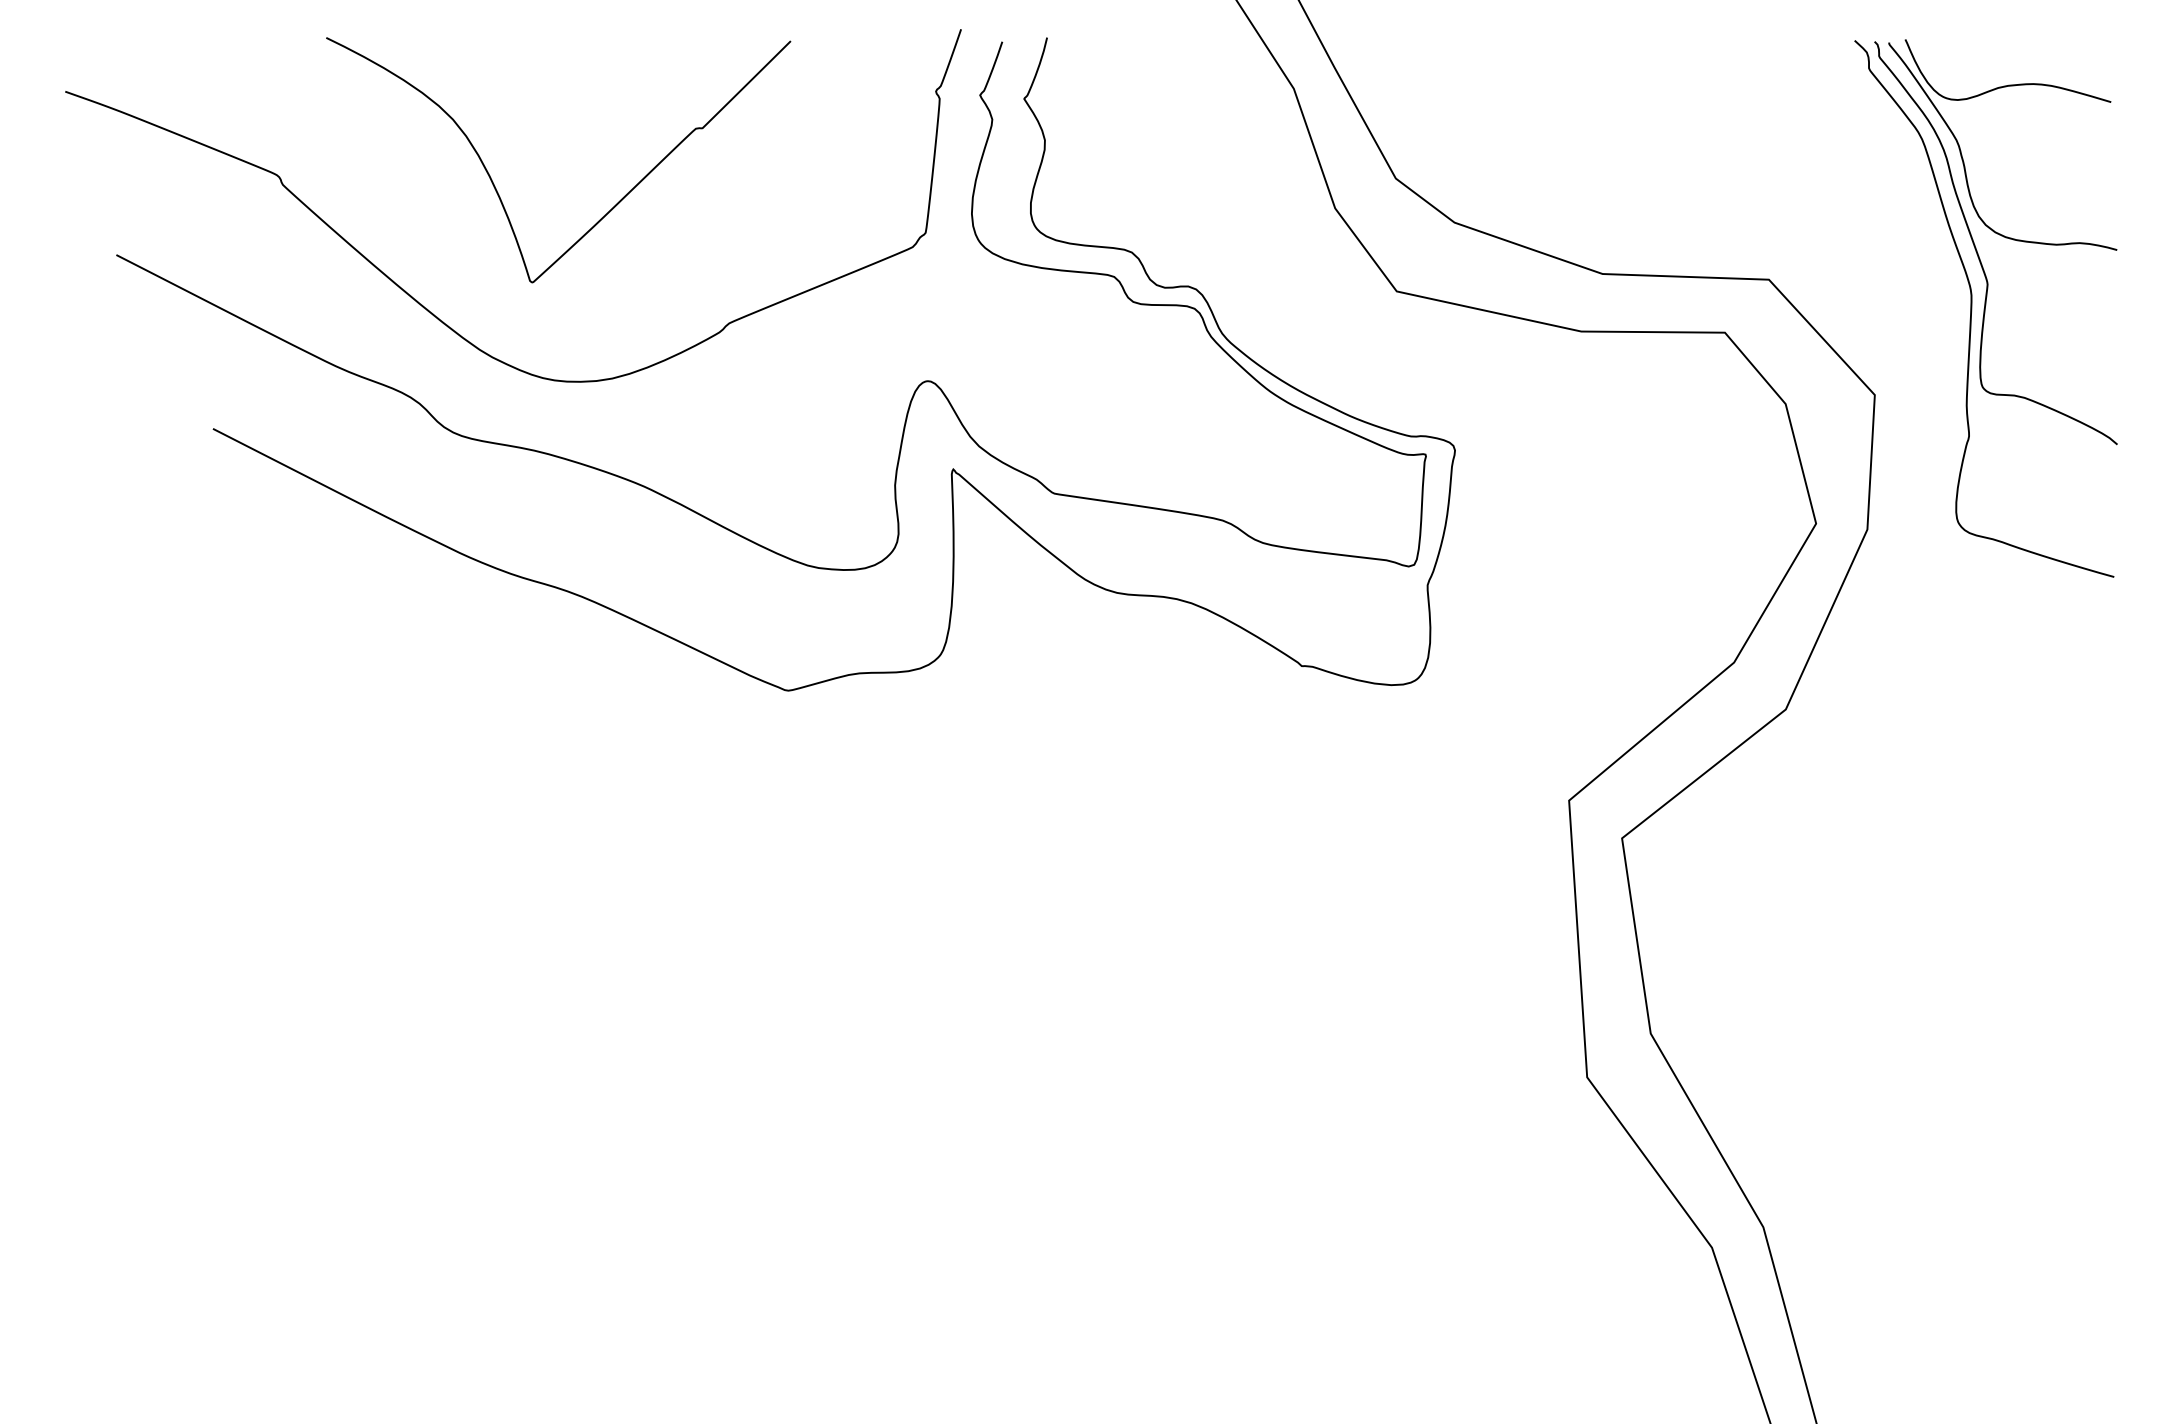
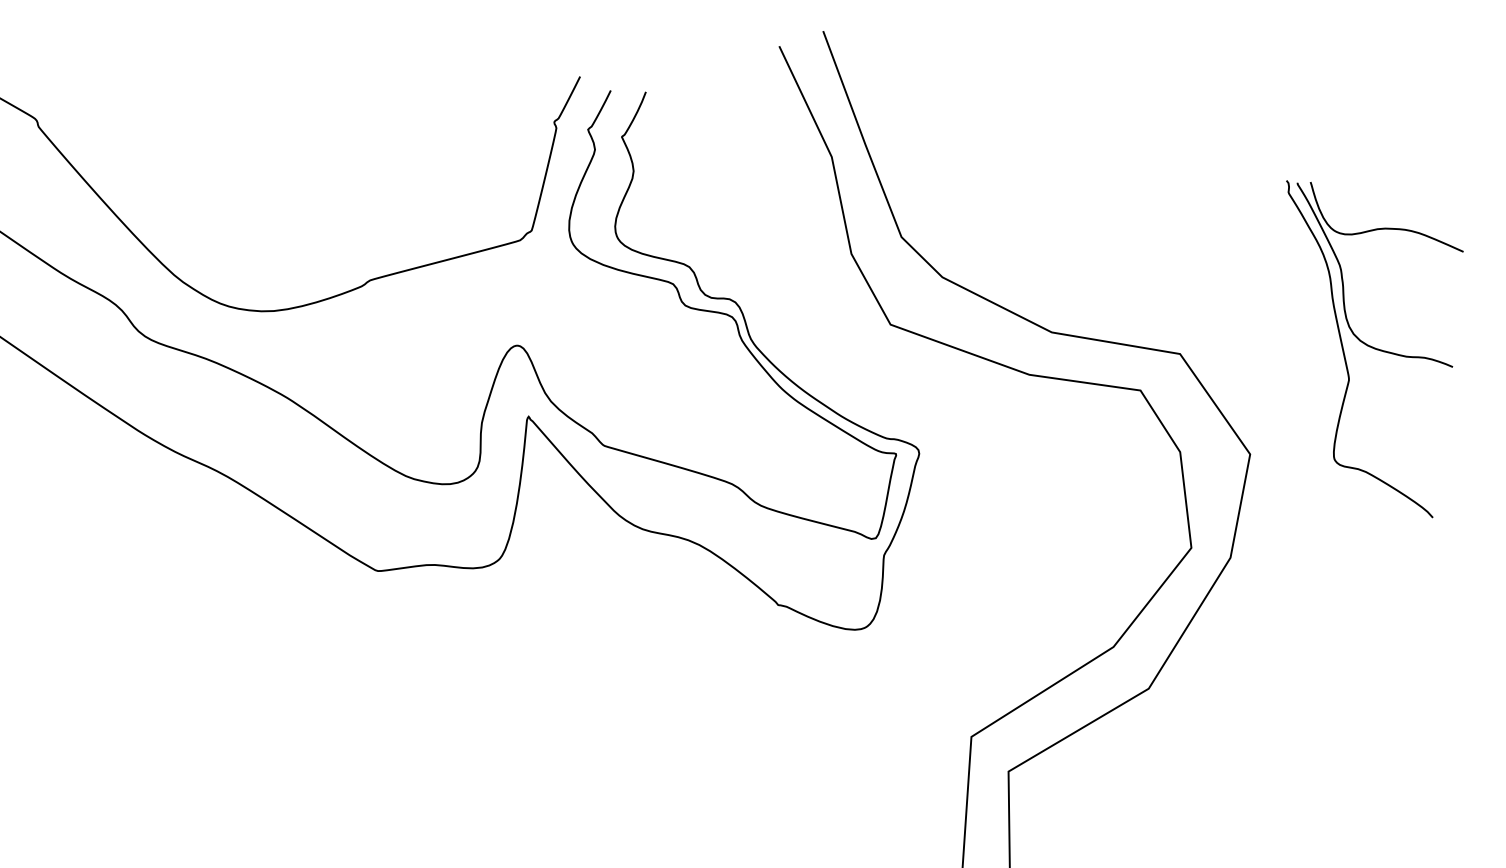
curve: (497, 190) -> (204, 153), removed
curve: (1972, 308) -> (1334, 397), removed

